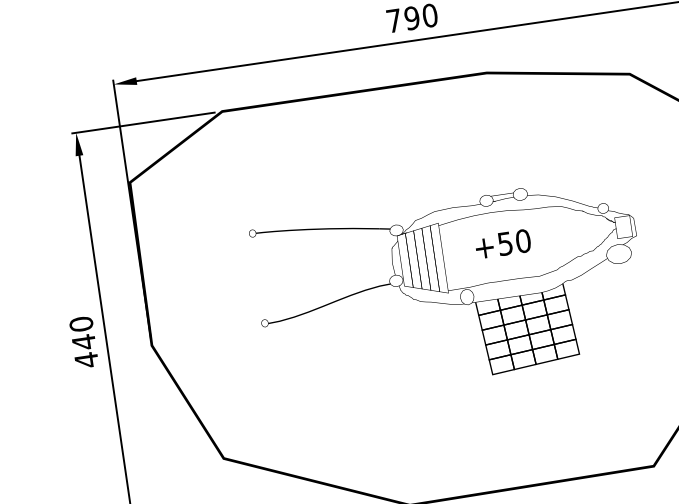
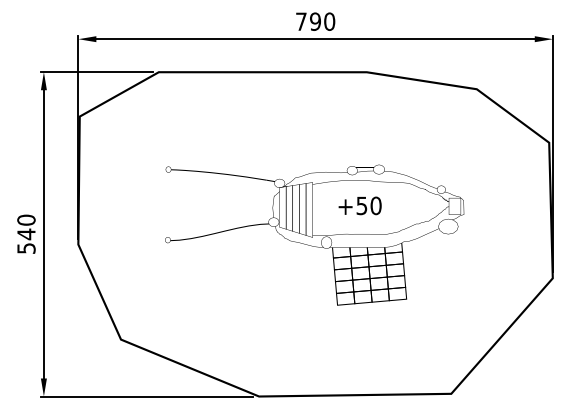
text: (86, 360) -> (26, 248), 440 -> 540

